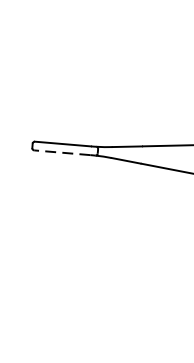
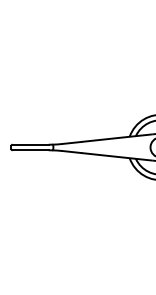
line: (62, 153) -> (30, 150), dashed -> solid

